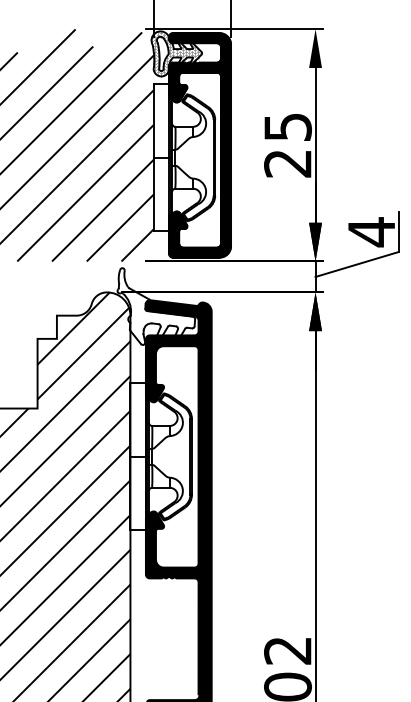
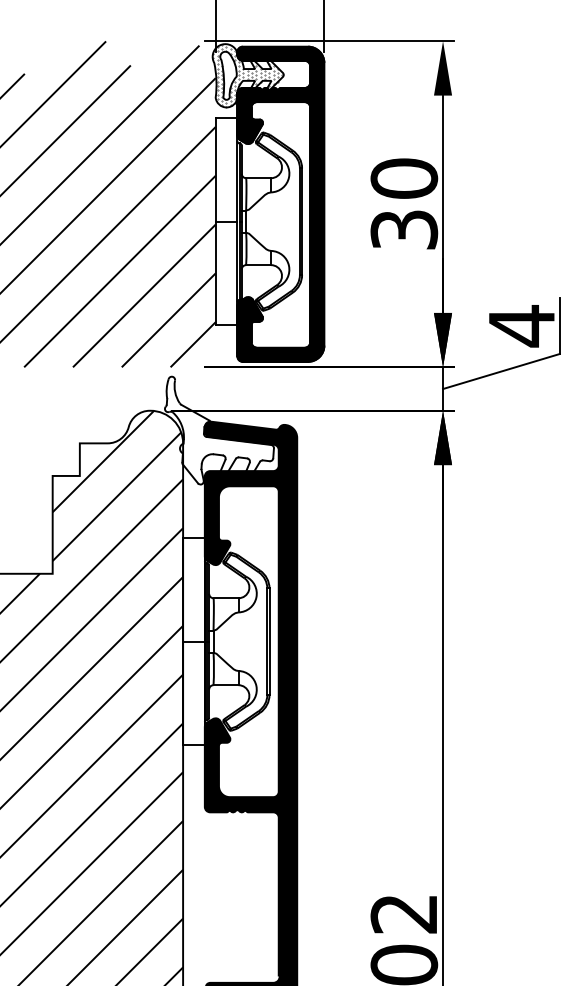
text: (288, 144) -> (404, 203), 25 -> 30

